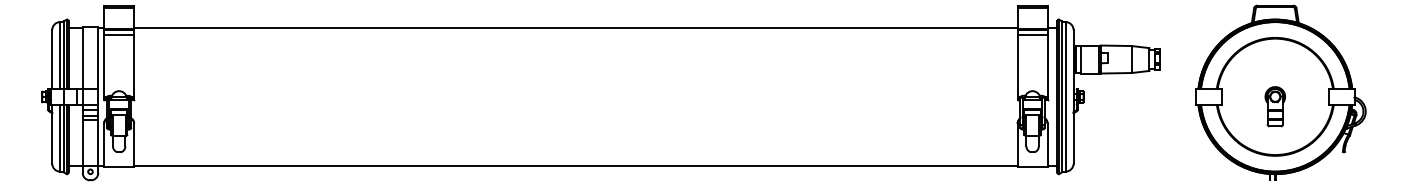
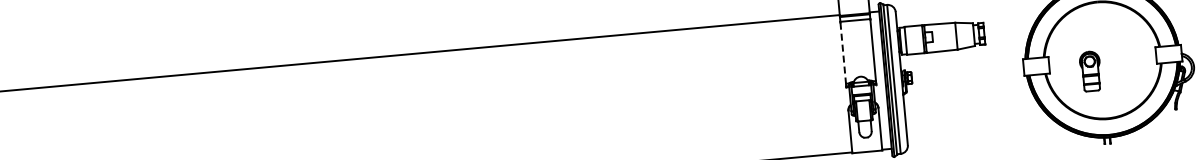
line: (1017, 66) -> (843, 53), solid -> dashed
part: (1275, 106) -> (1090, 71), moved

